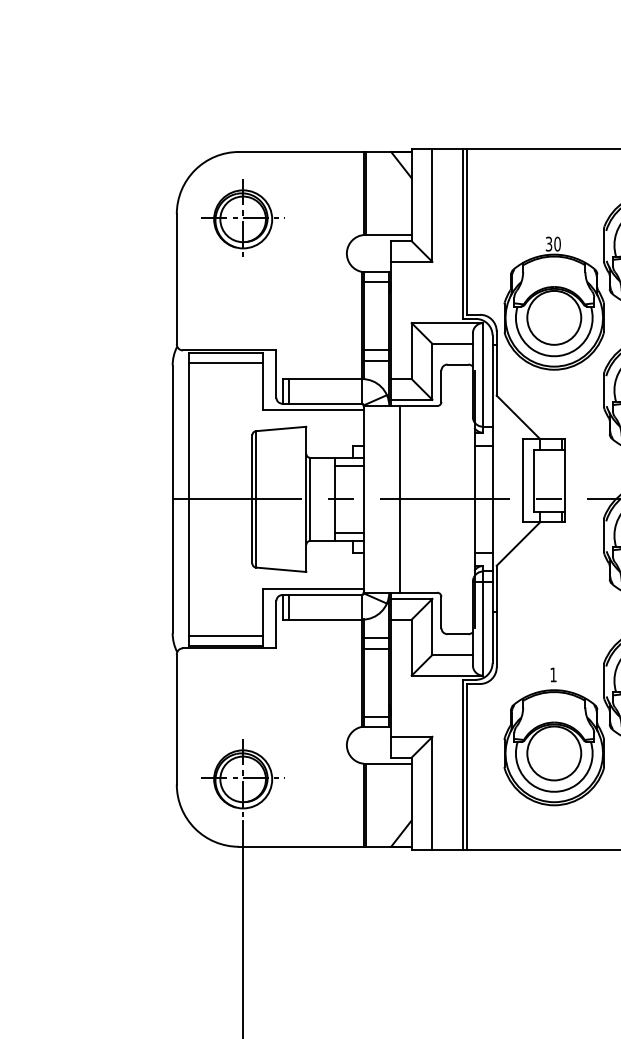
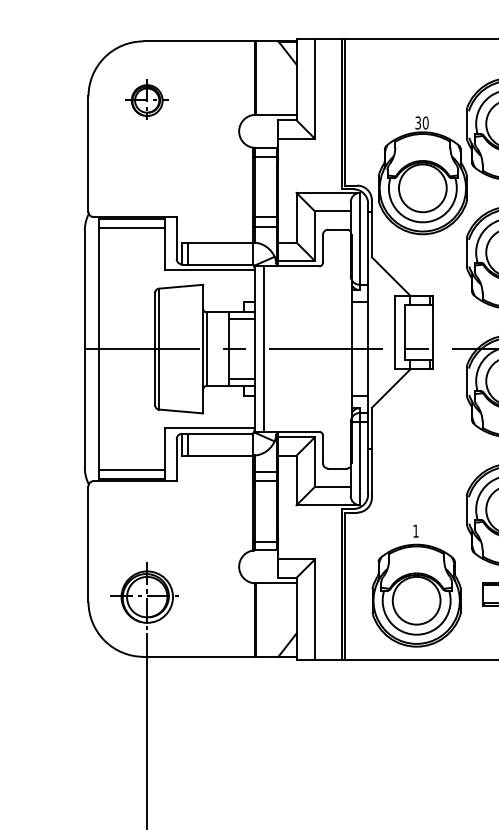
part: (242, 217) -> (146, 99), size x0.6
line: (399, 499) -> (263, 349), moved
part: (553, 736) -> (415, 585), moved

